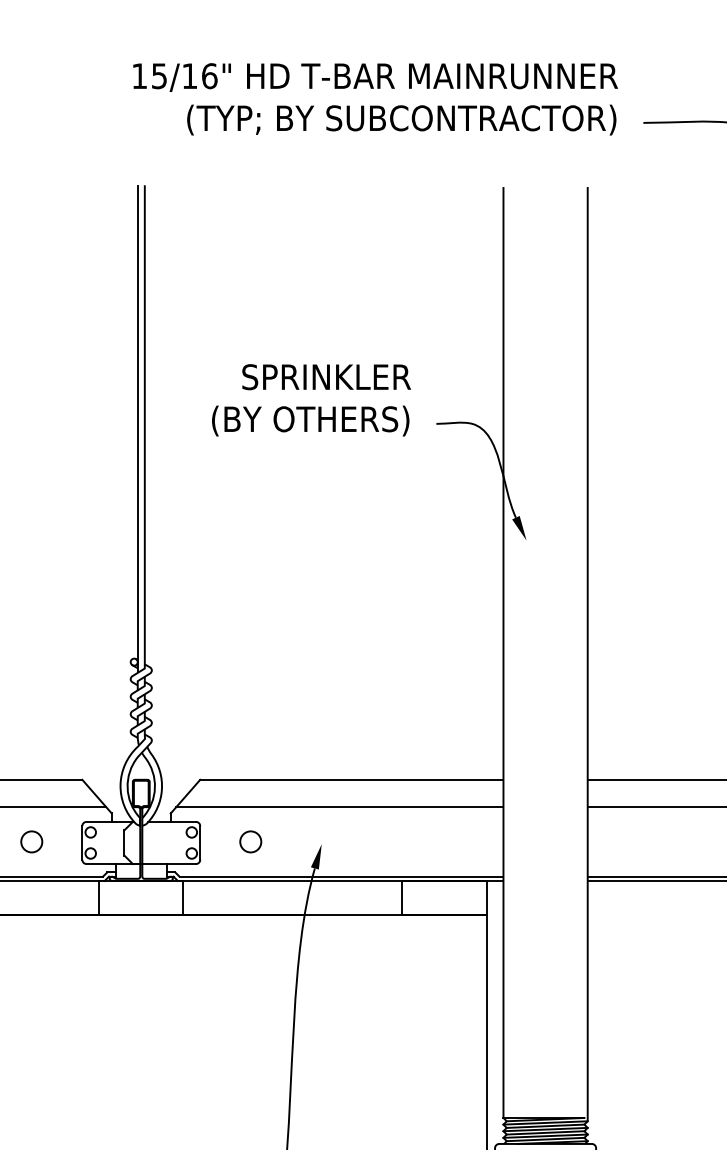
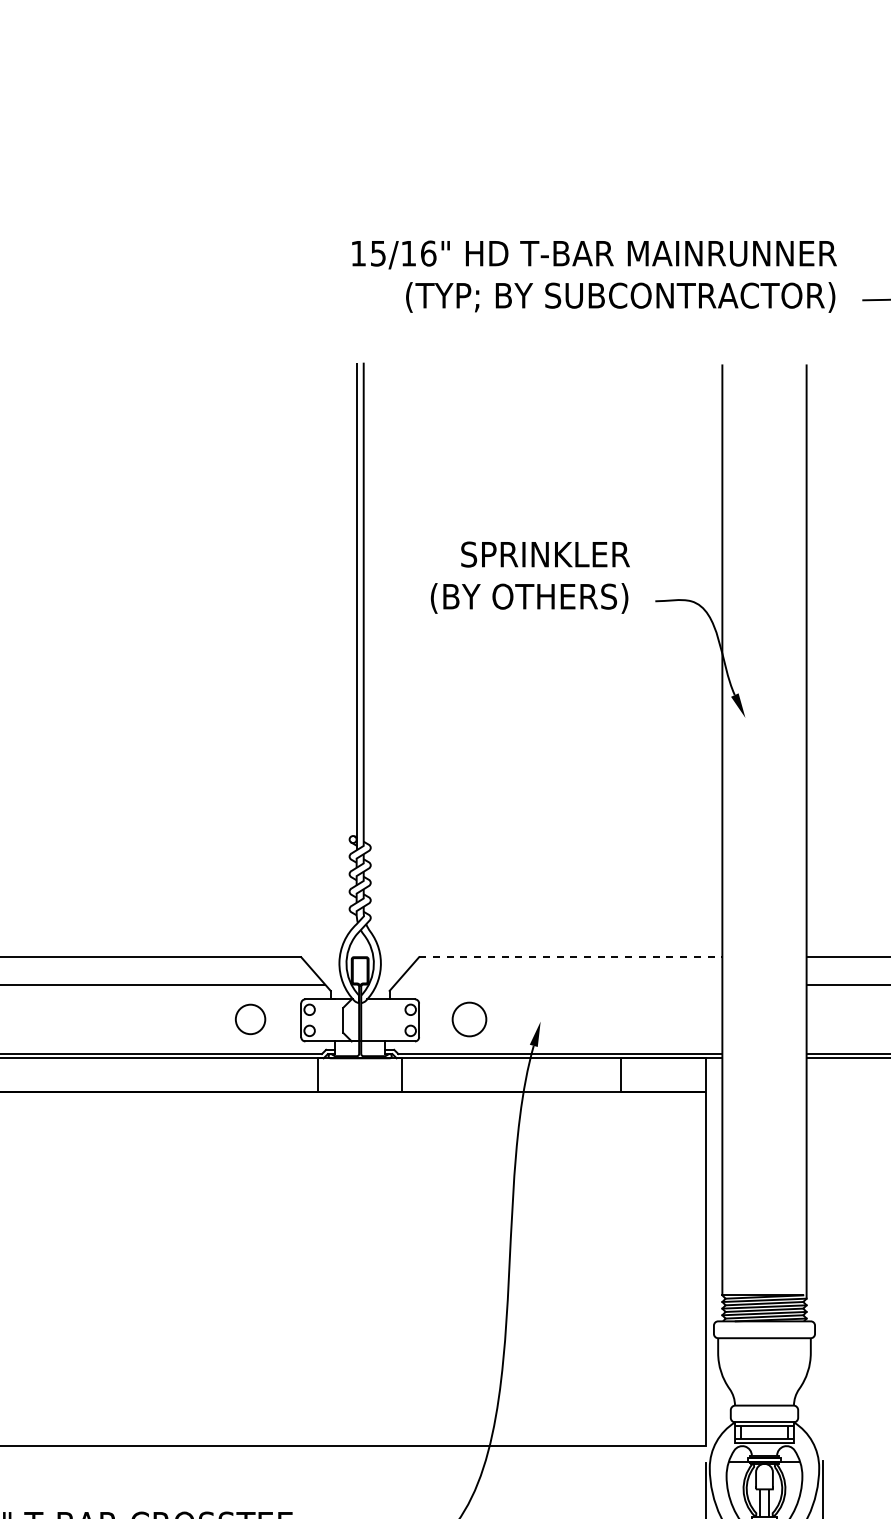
line: (351, 780) -> (570, 957), solid -> dashed
line: (339, 807) -> (558, 984), removed
circle: (31, 841) -> (250, 1018), size x1.4
circle: (250, 841) -> (469, 1018), size x1.6

